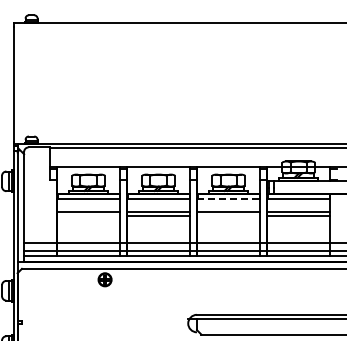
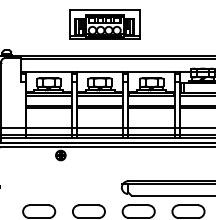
part: (164, 101) -> (104, 24), added
line: (228, 199) -> (151, 96), dashed -> solid
line: (88, 215) -> (48, 108), added
line: (228, 215) -> (151, 108), added

